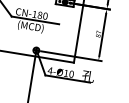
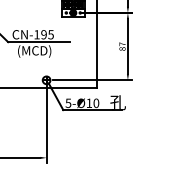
text: (42, 15) -> (47, 34), CN-180 -> CN-195
text: (49, 70) -> (67, 103), 4-Ø10 -> 5-Ø10

